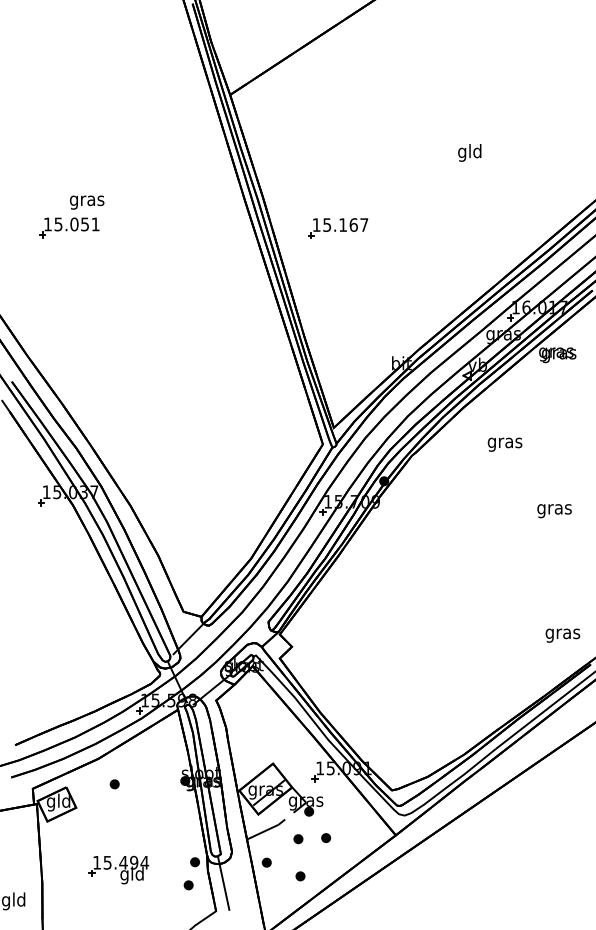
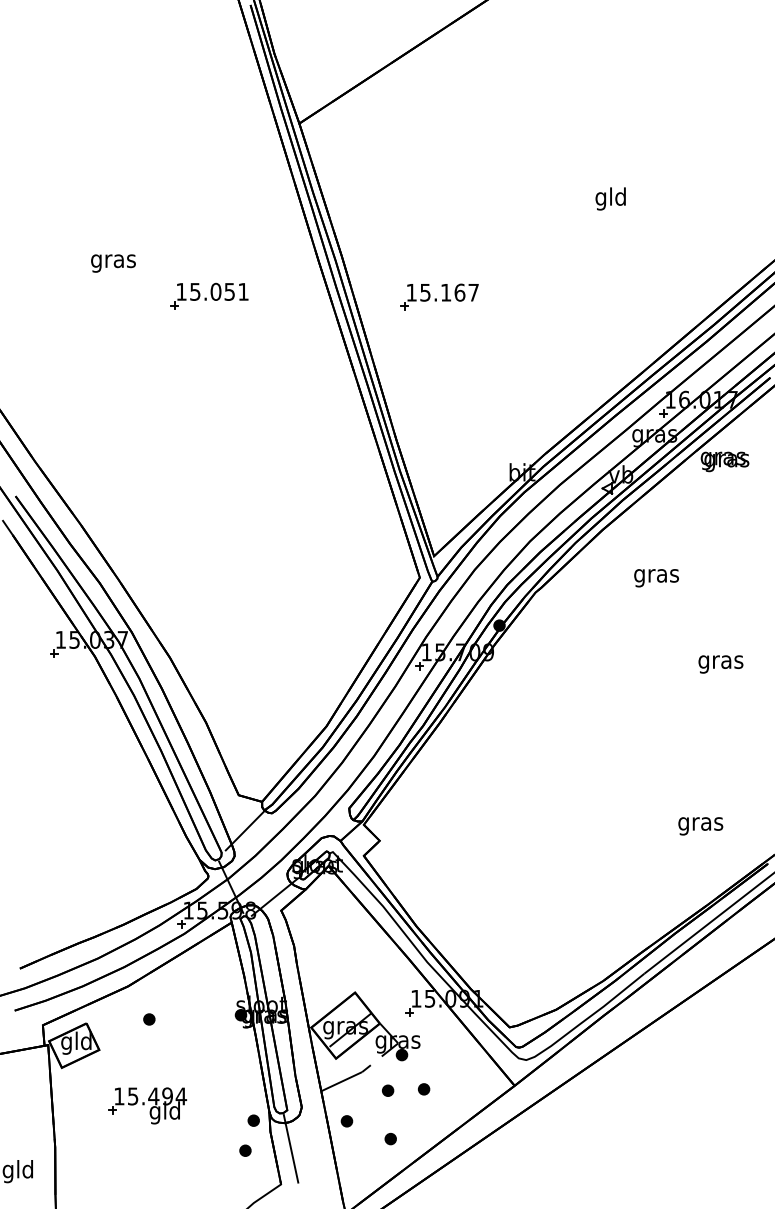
part: (69, 227) -> (209, 295), moved
text: (562, 635) -> (700, 826), moved
part: (118, 869) -> (147, 1105), moved

